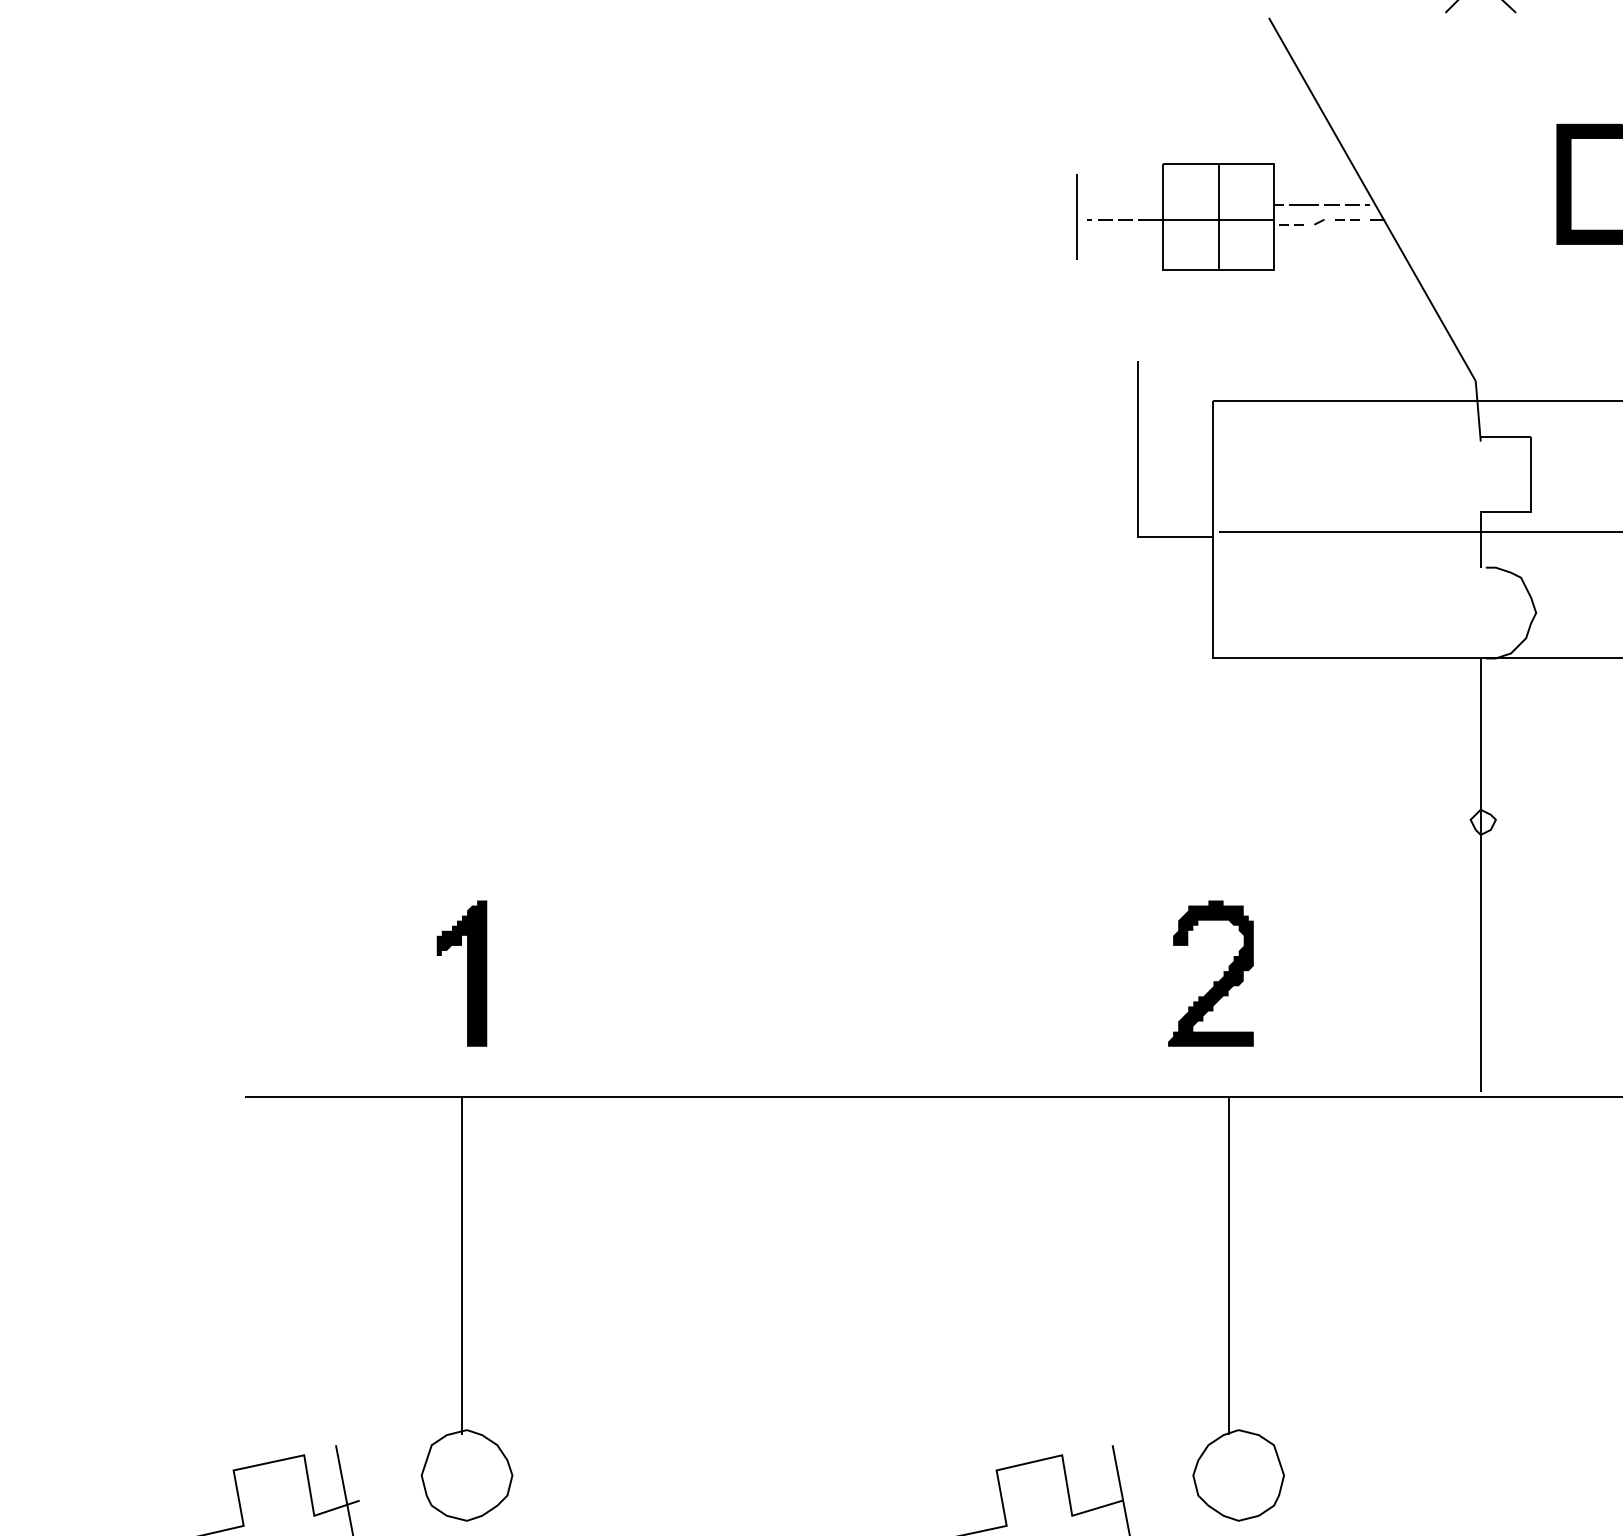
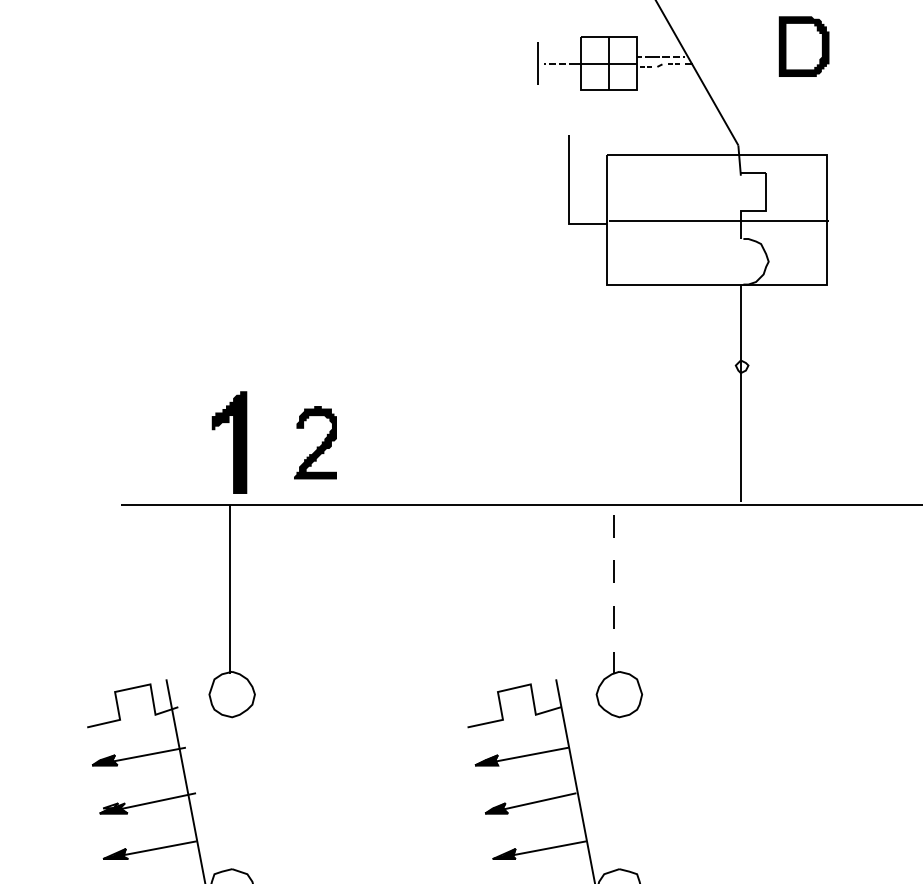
part: (461, 973) -> (229, 442), size x1.4
part: (1210, 973) -> (315, 442), moved
line: (1228, 1266) -> (614, 589), solid -> dashed

